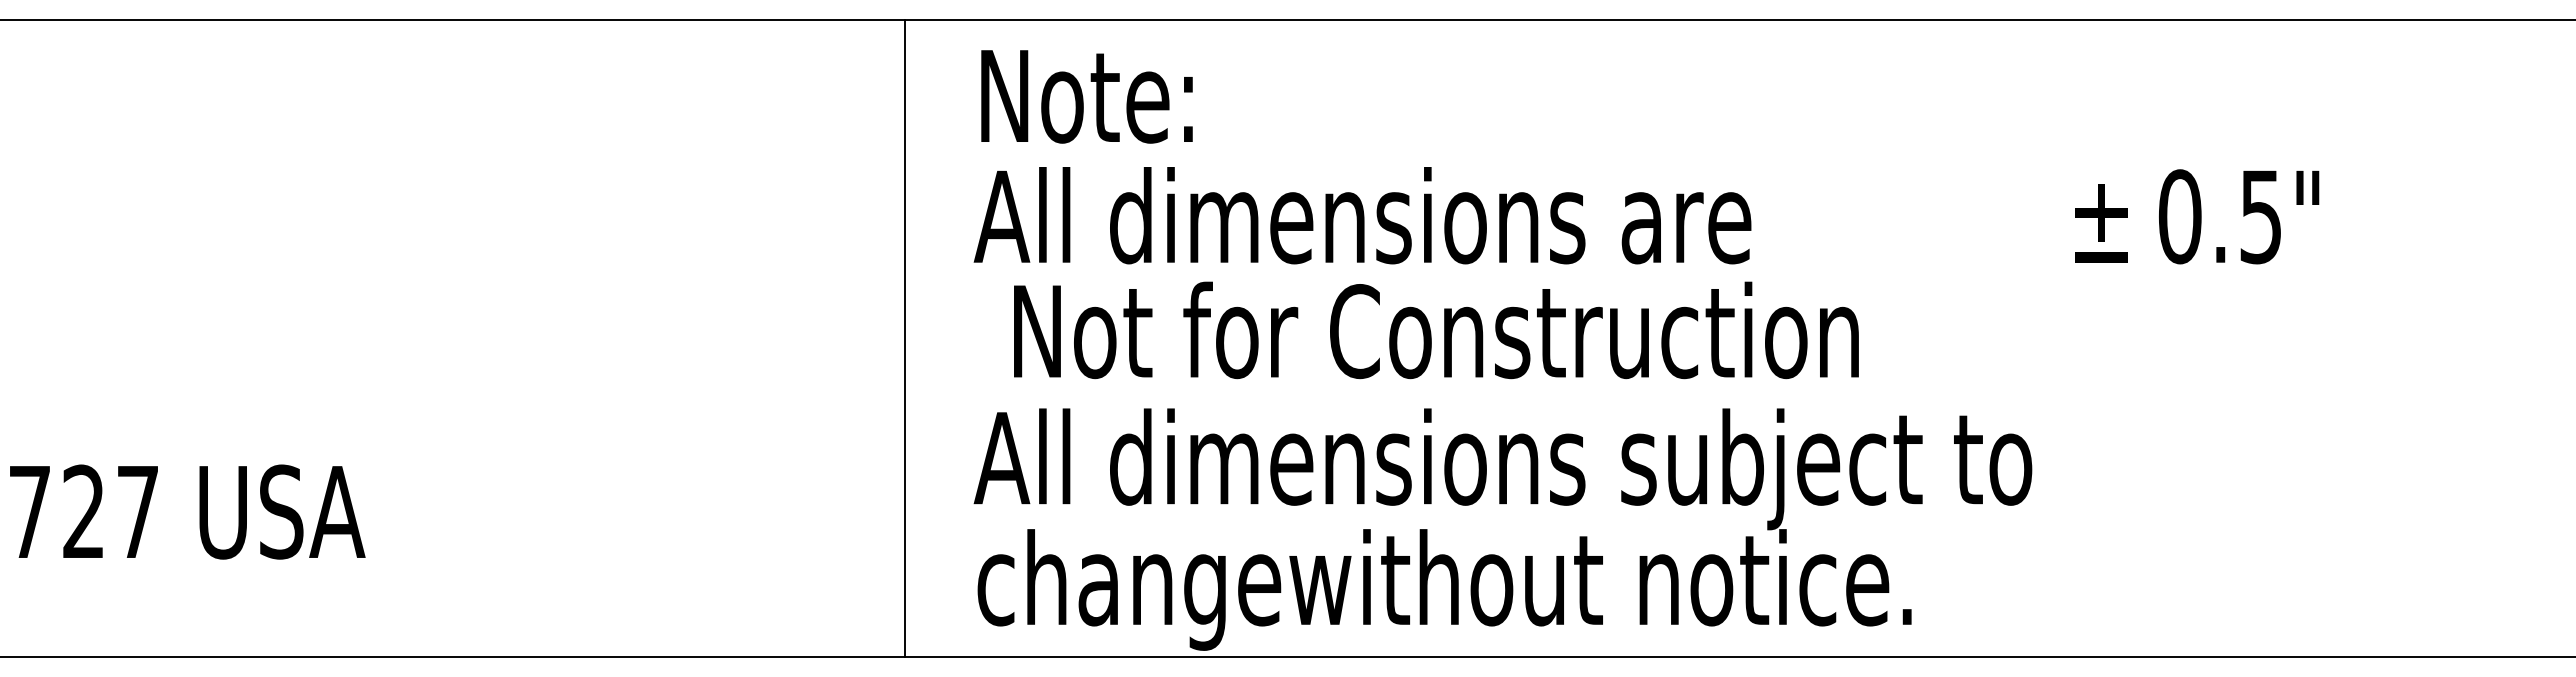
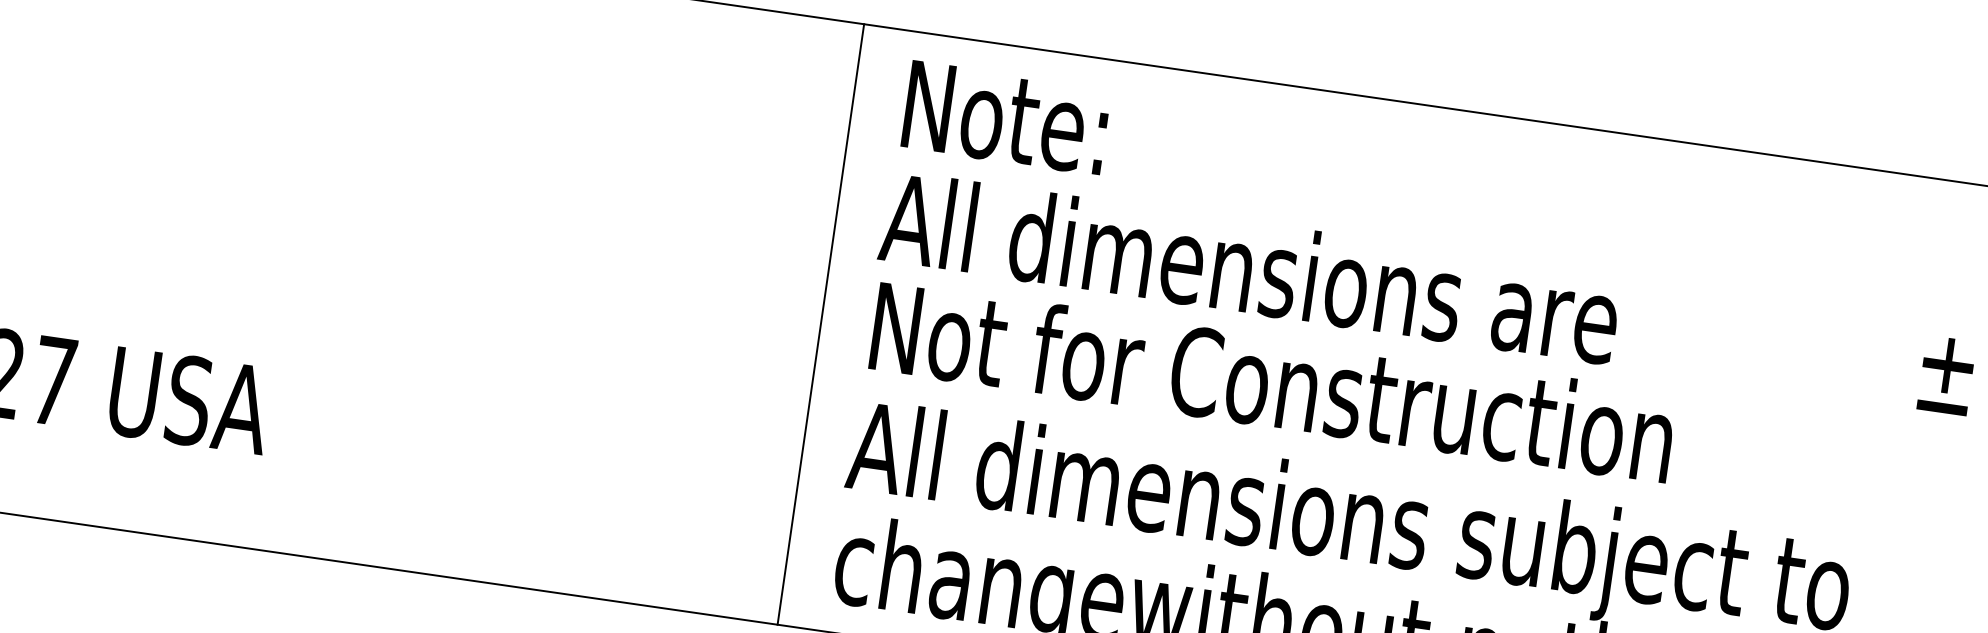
text: (1436, 330) -> (1273, 381), moved
line: (904, 338) -> (820, 324), moved

